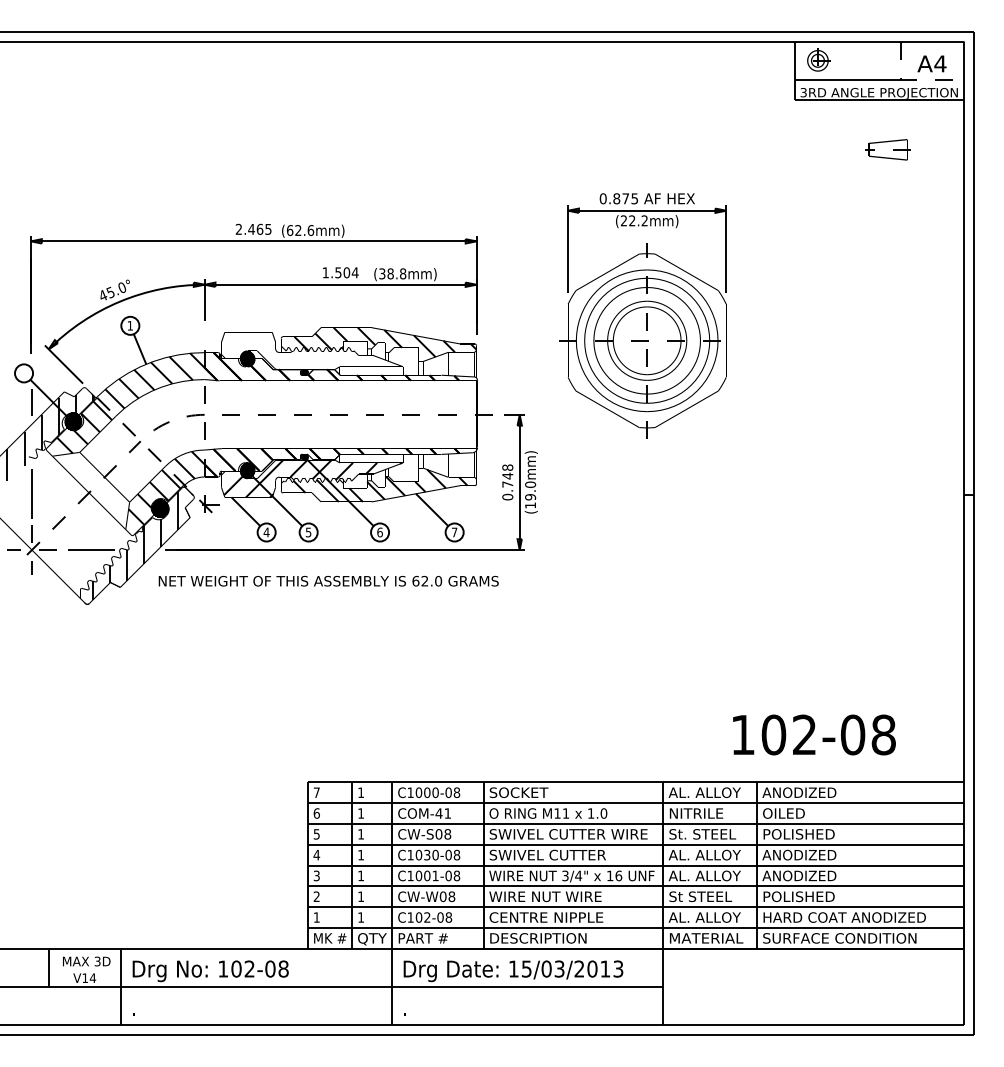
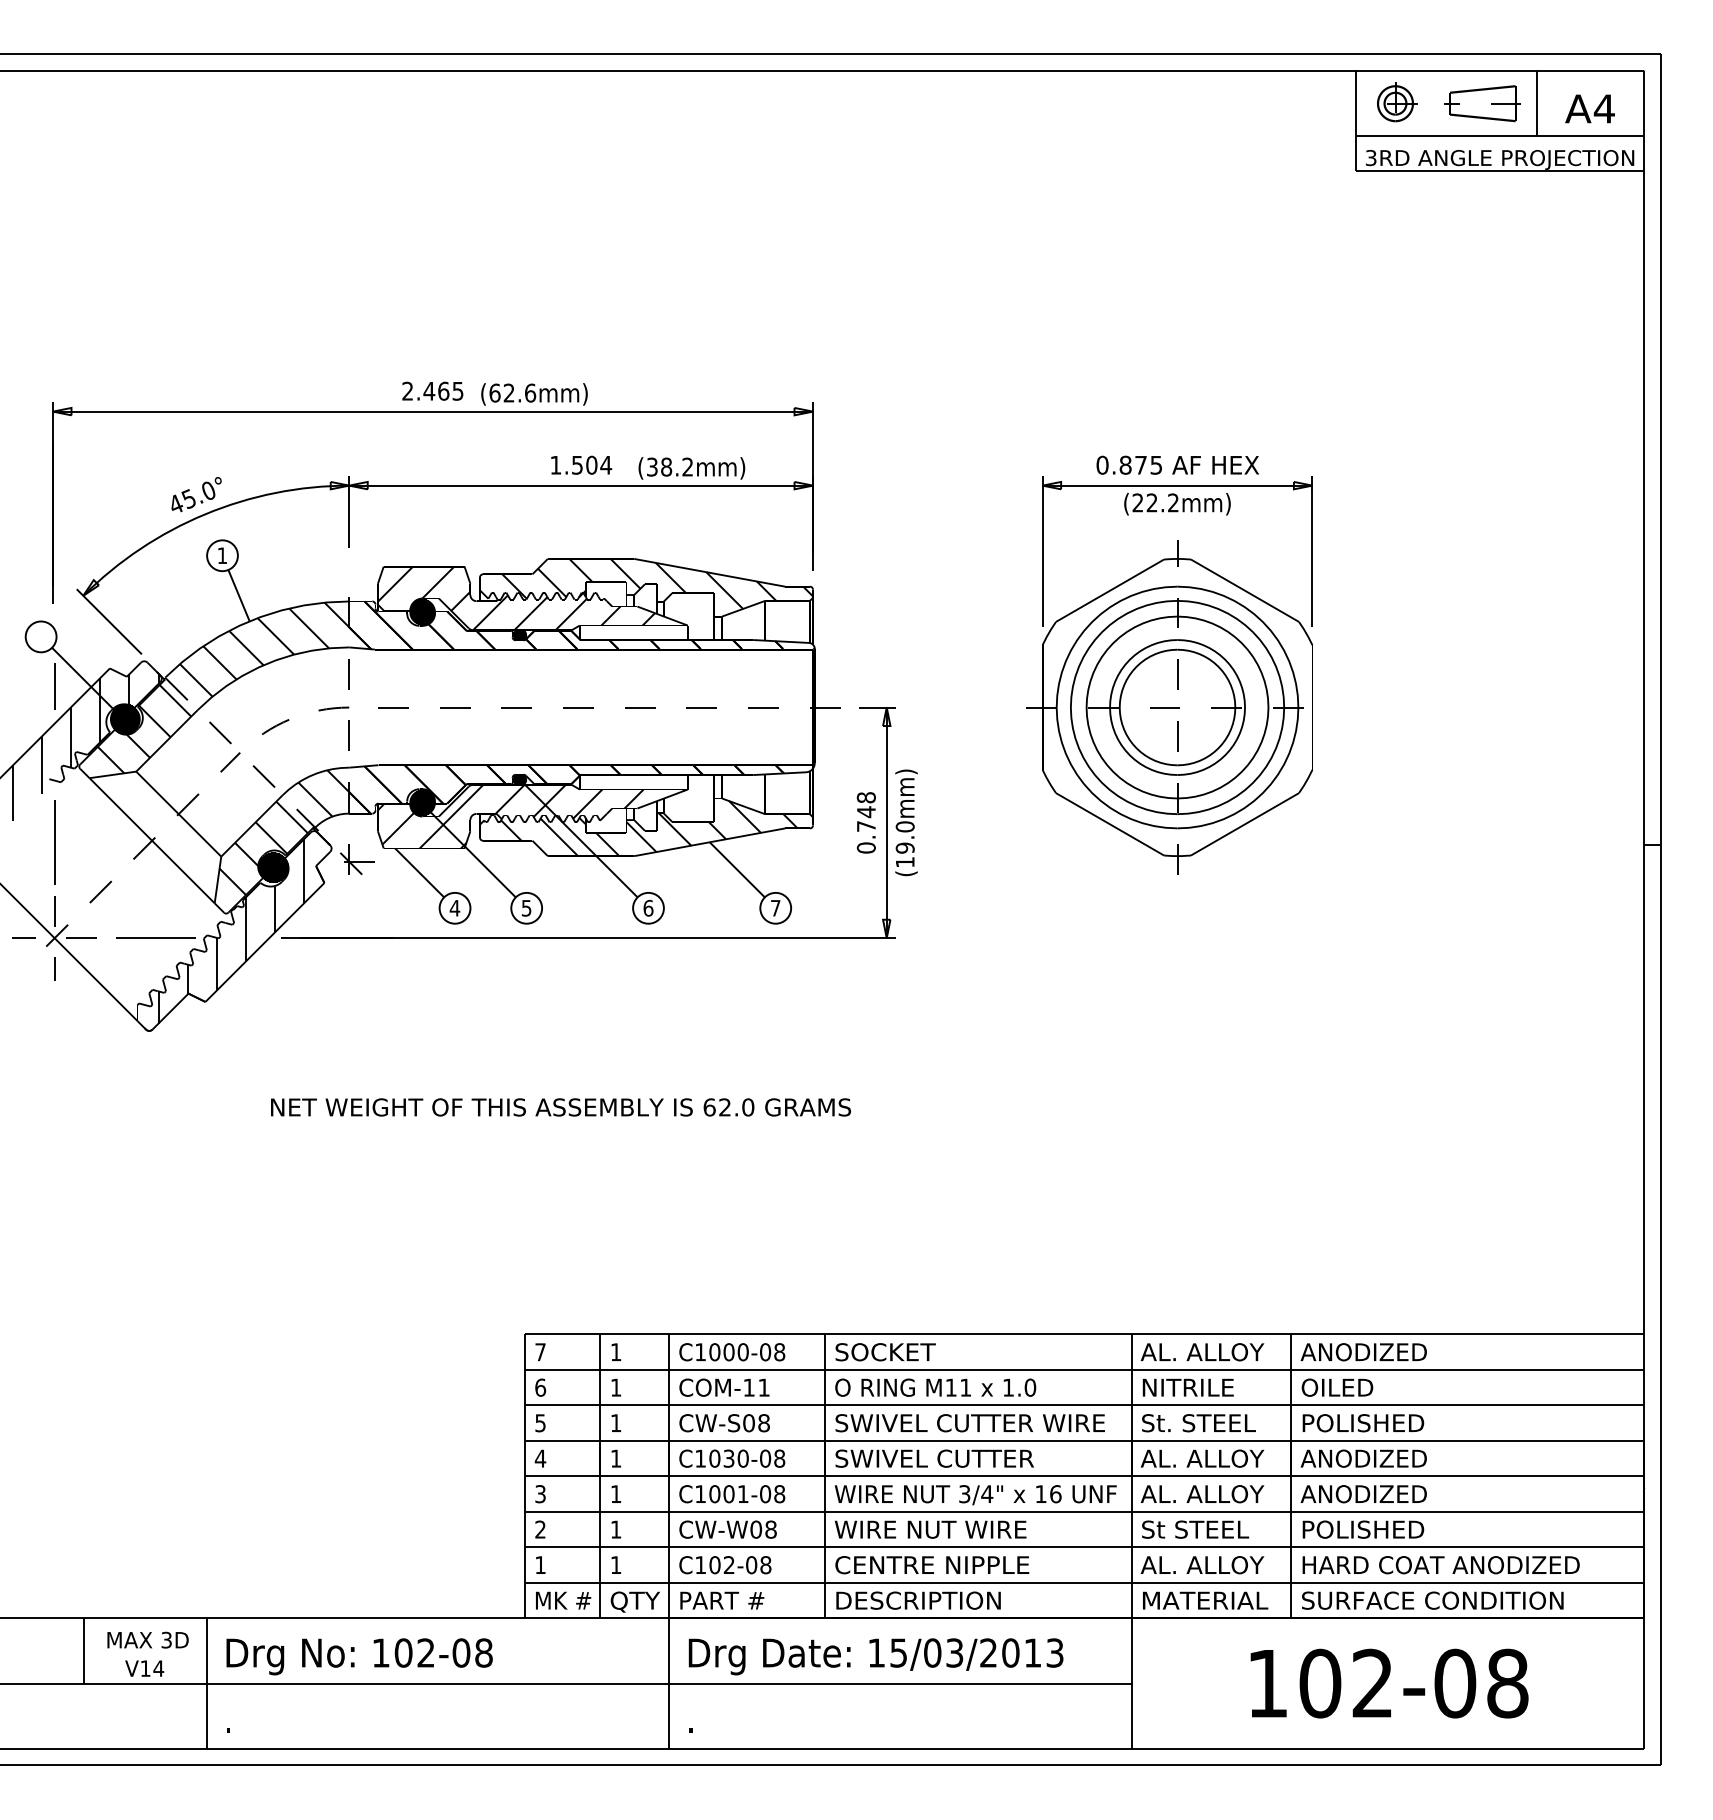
line: (913, 79) -> (1558, 135), dashed -> solid
part: (887, 149) -> (1481, 103), moved
text: (403, 273) -> (688, 466), (38.8mm) -> (38.2mm)
part: (642, 315) -> (1169, 664), moved
hatch: (311, 350) -> (531, 597), added
text: (328, 580) -> (560, 1106), moved
text: (814, 734) -> (1389, 1682), moved
text: (438, 813) -> (748, 1387), COM-41 -> COM-11

